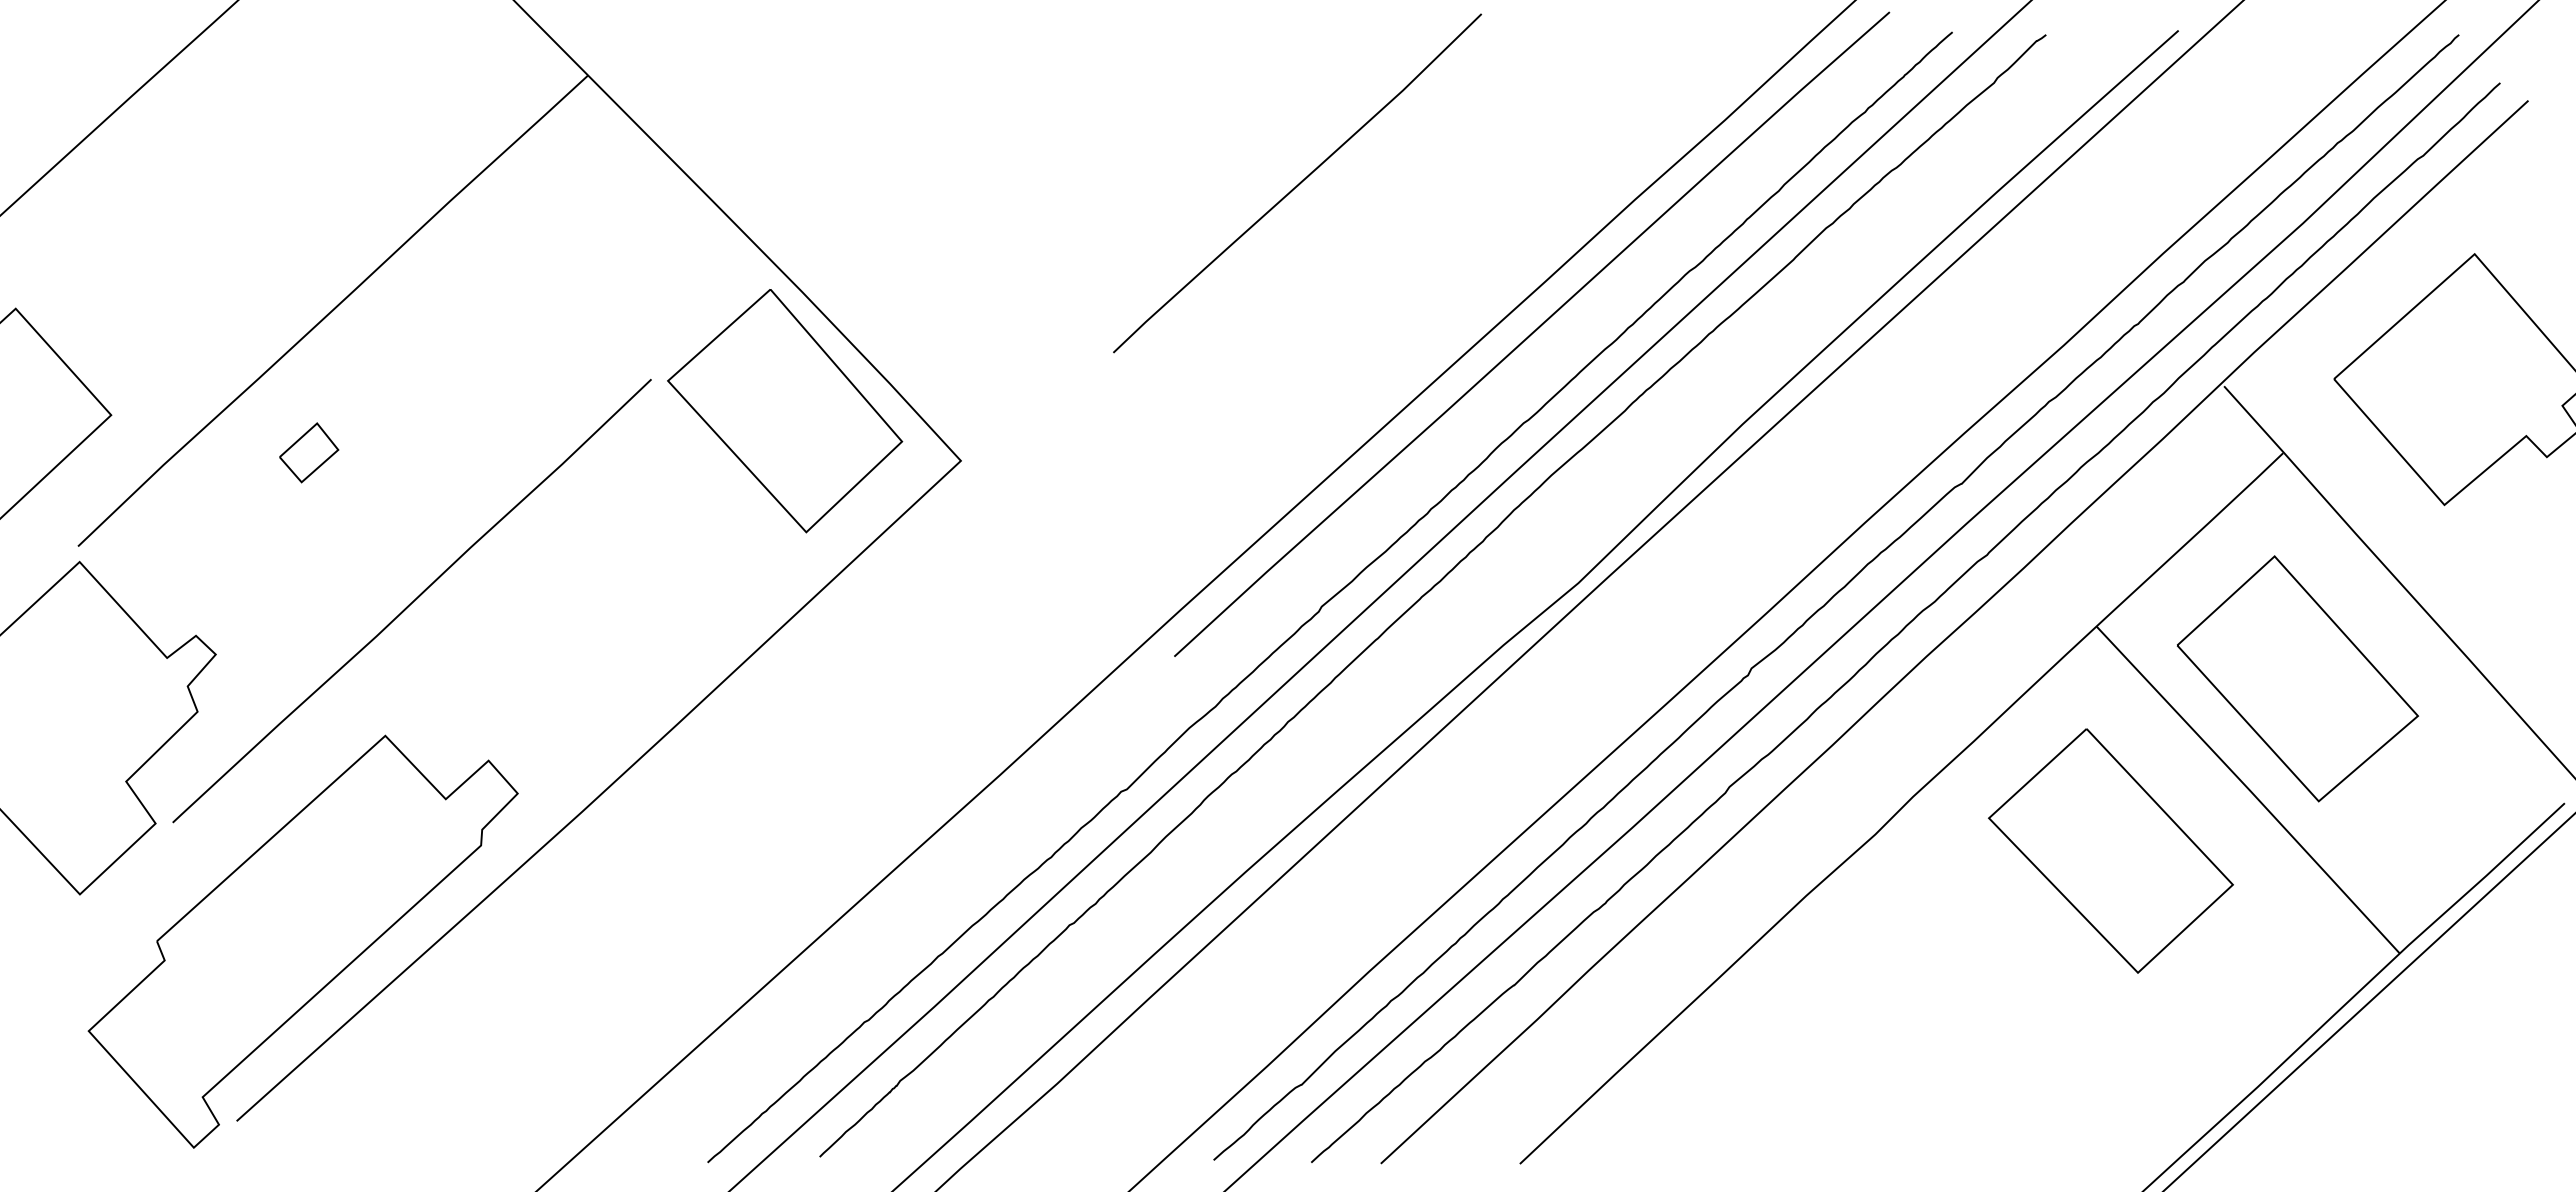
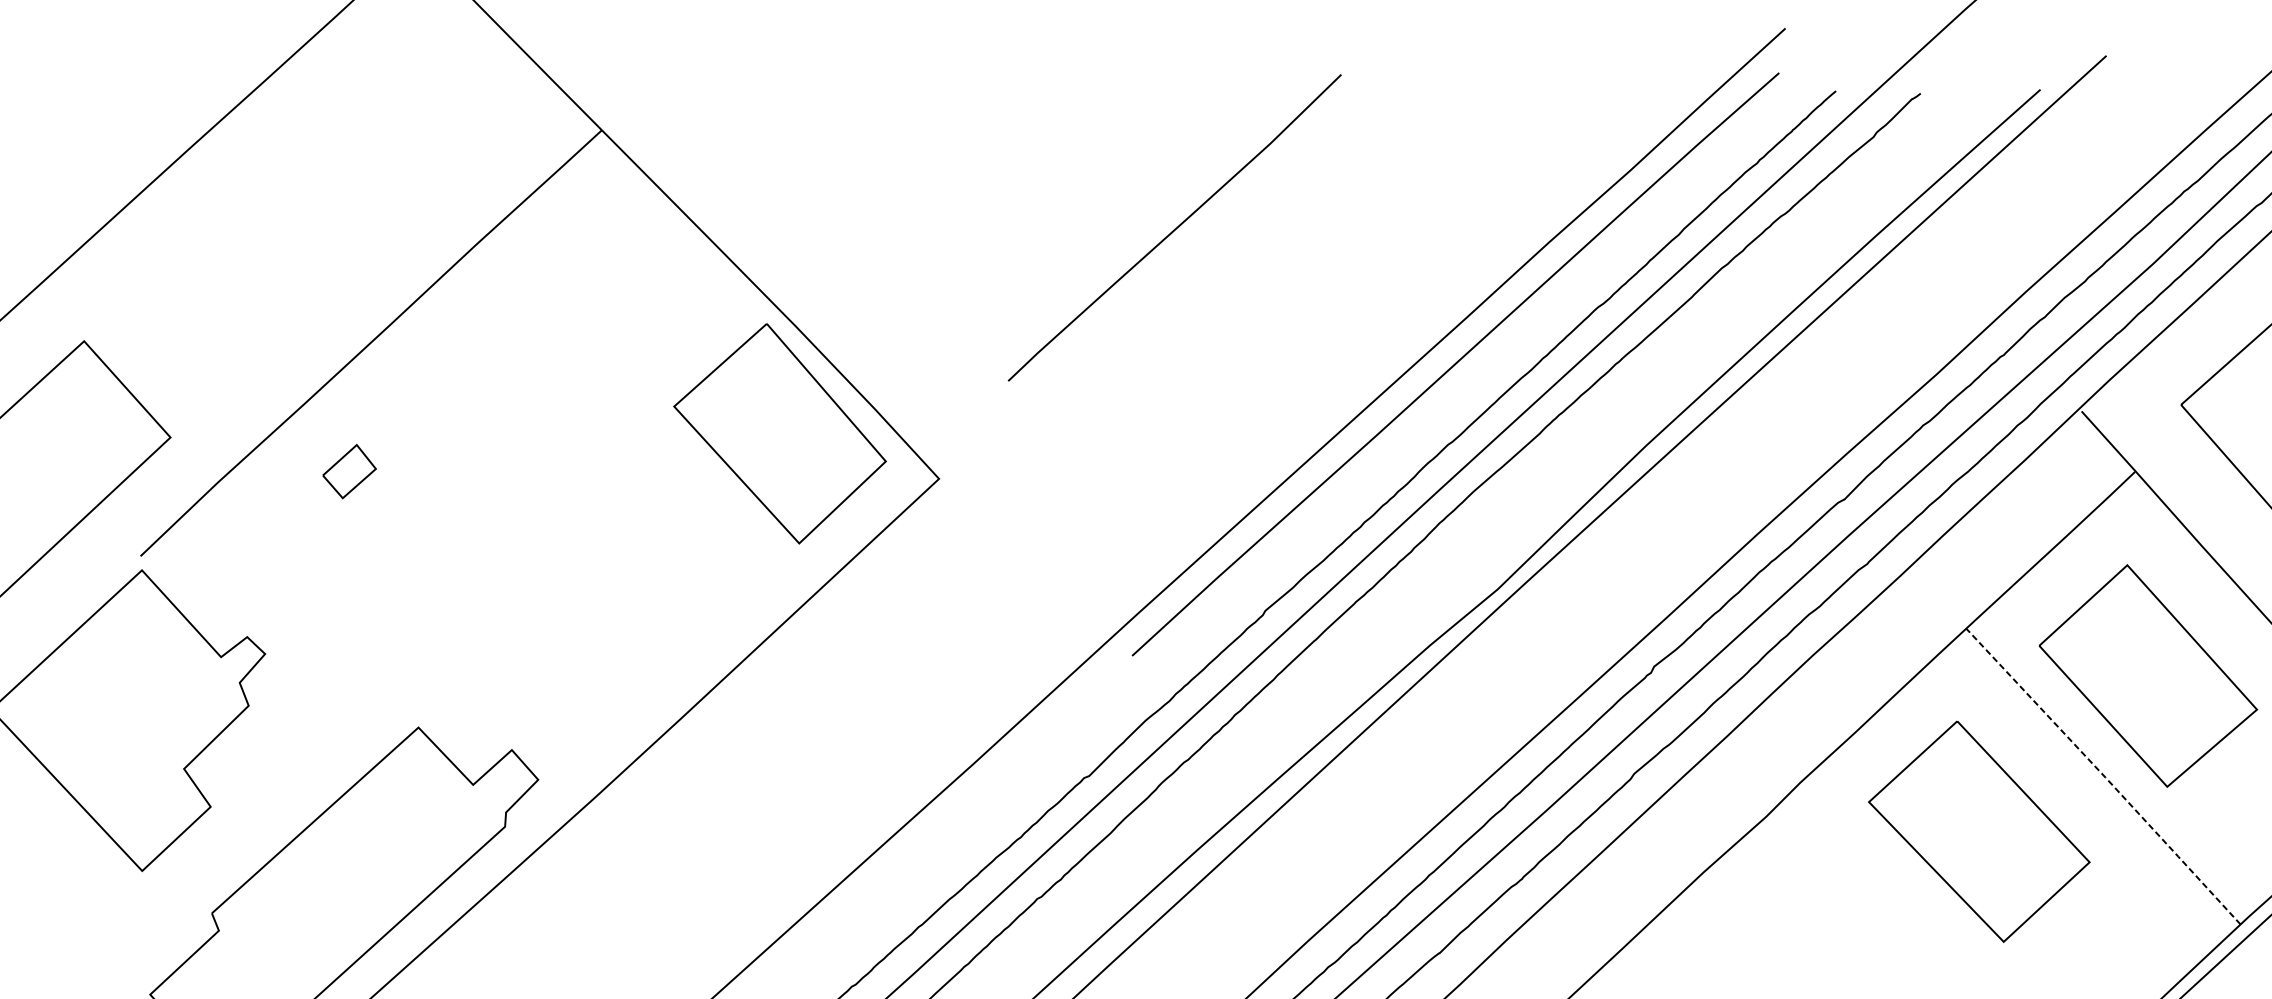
curve: (1298, 183) -> (1175, 227), moved
curve: (412, 601) -> (443, 606), removed
line: (2249, 789) -> (2104, 776), solid -> dashed

